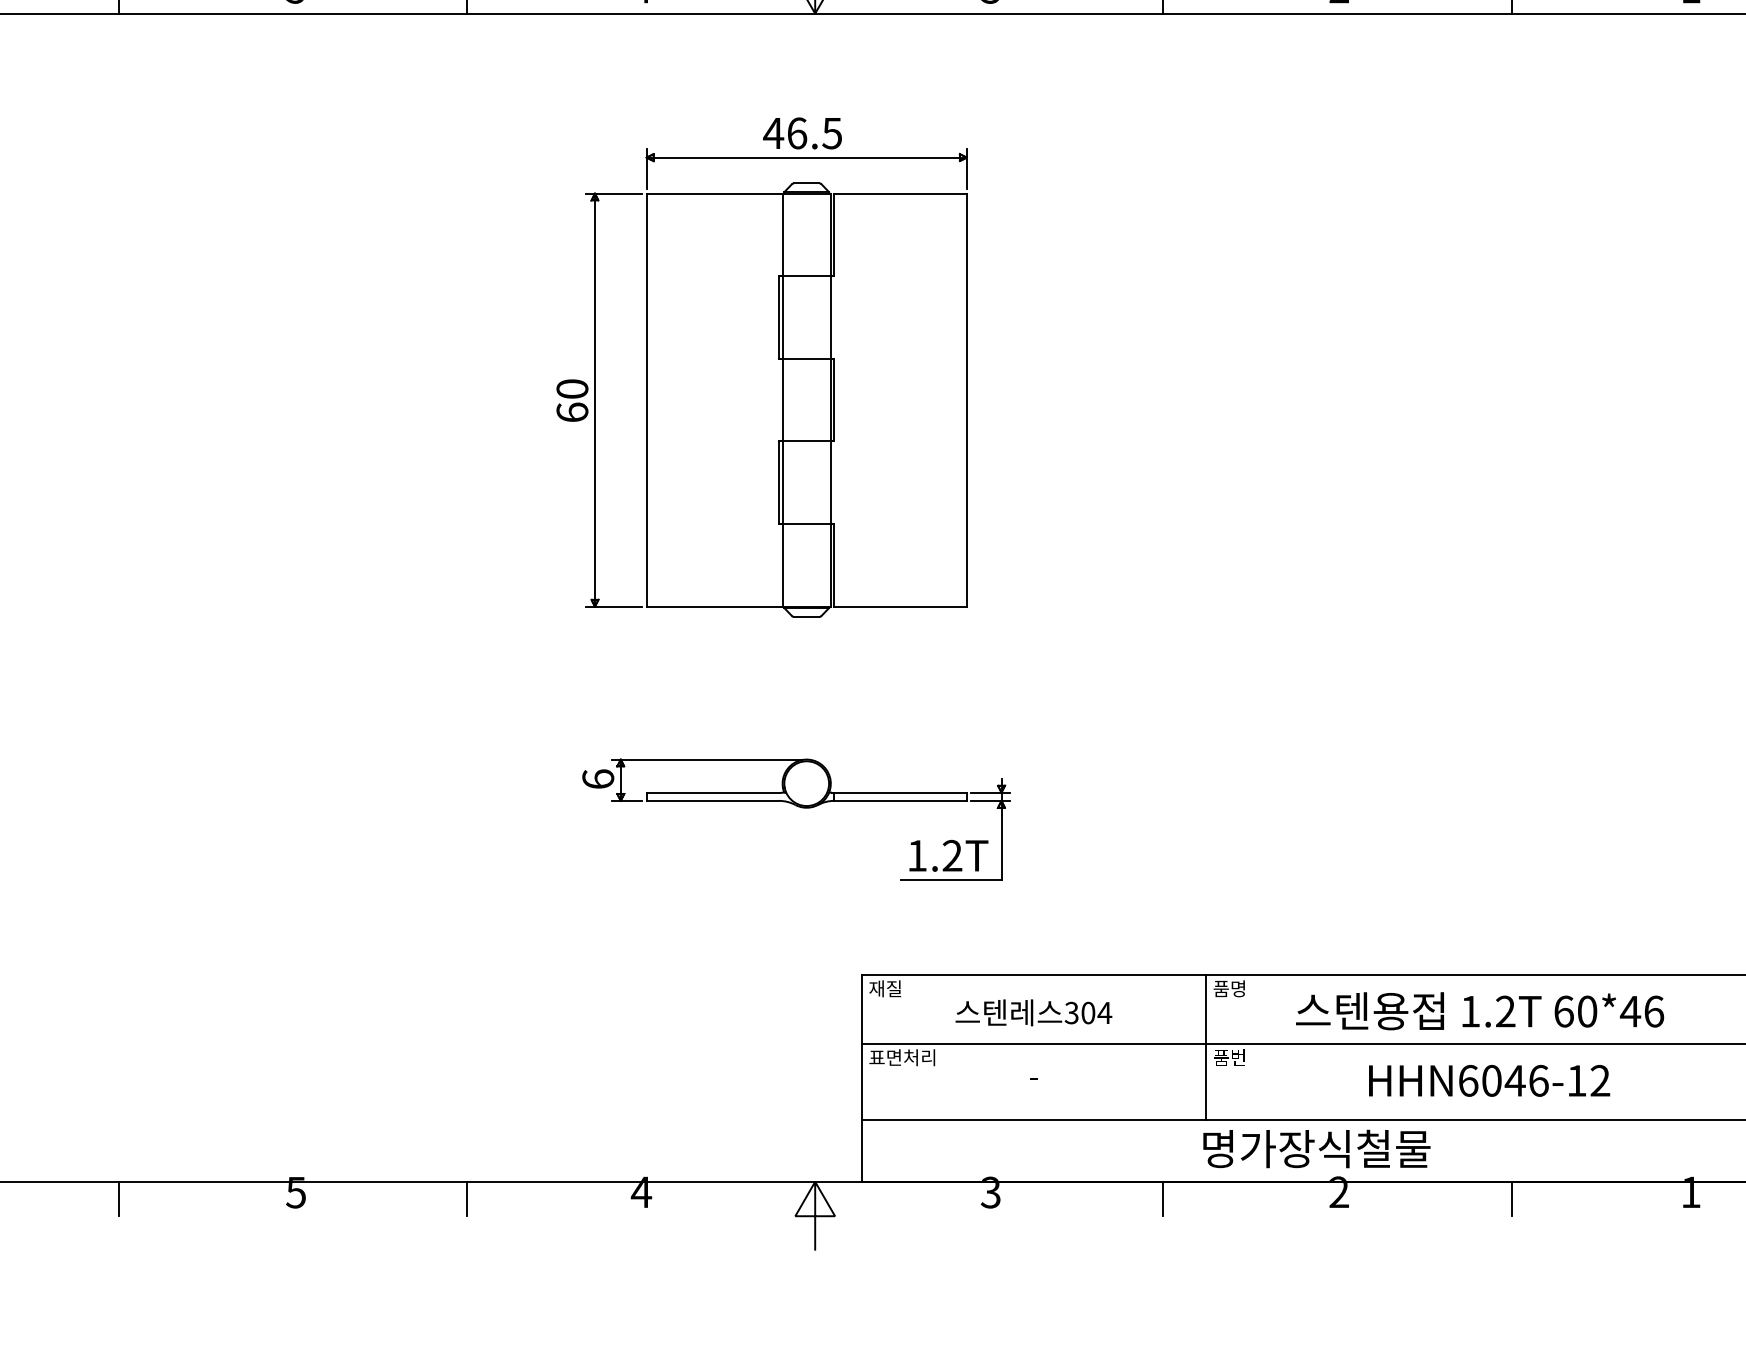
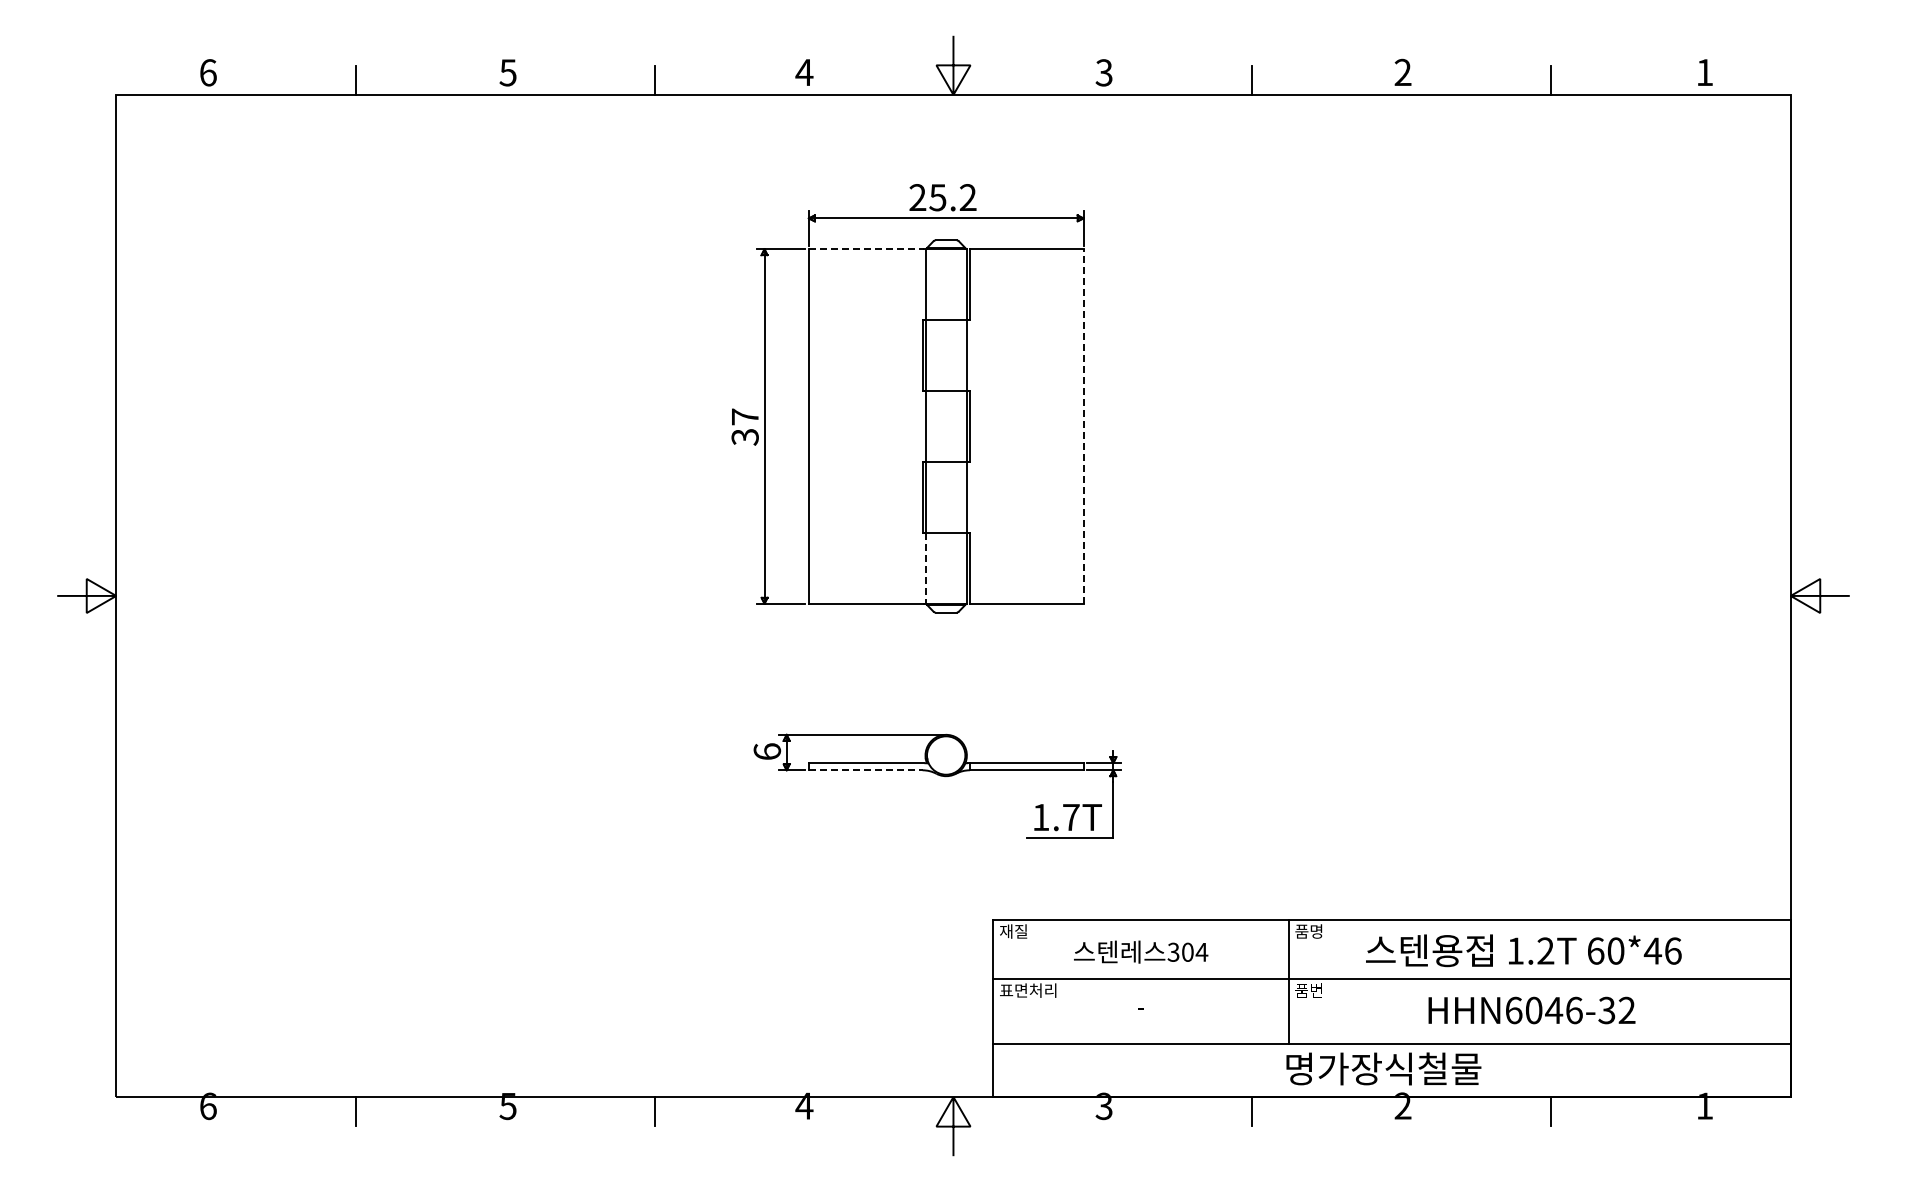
text: (802, 133) -> (942, 197), 46.5 -> 25.2
line: (713, 193) -> (866, 249), solid -> dashed
line: (966, 398) -> (1083, 425), solid -> dashed
text: (571, 400) -> (744, 426), 60 -> 37
line: (782, 565) -> (925, 568), solid -> dashed
line: (712, 801) -> (865, 770), solid -> dashed
text: (952, 854) -> (1071, 816), 1.2T -> 1.7T
text: (1576, 1080) -> (1606, 1010), HHN6046-12 -> HHN6046-32

